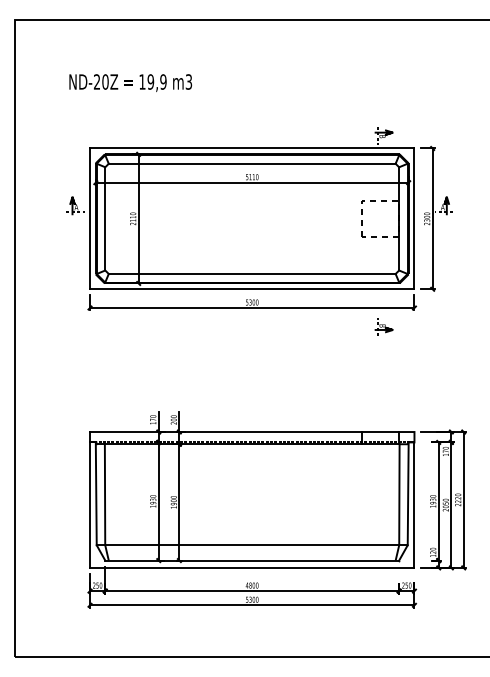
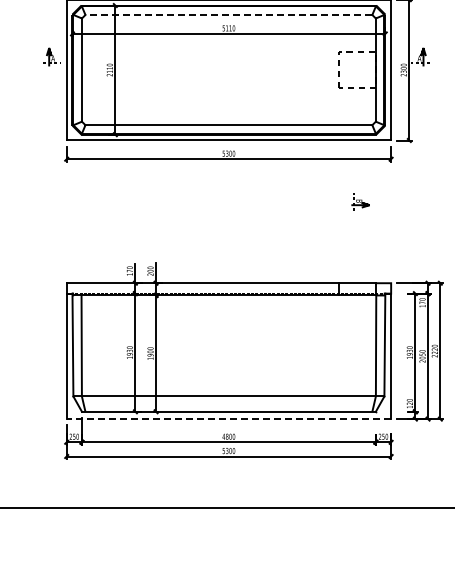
line: (251, 163) -> (228, 14), solid -> dashed
part: (383, 326) -> (360, 201), moved
line: (251, 567) -> (228, 418), solid -> dashed

